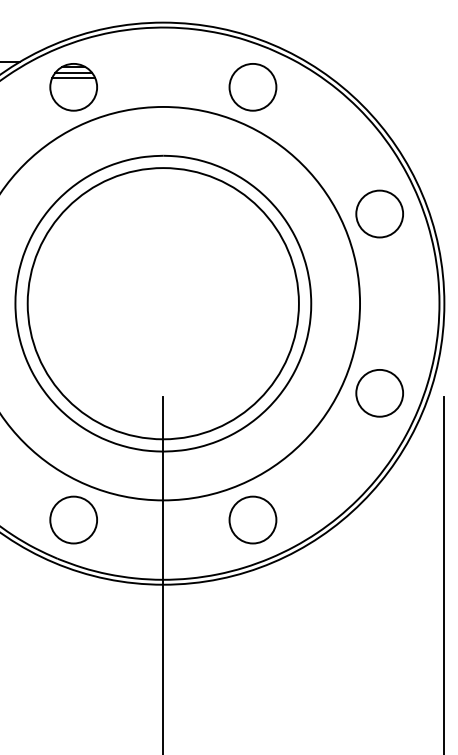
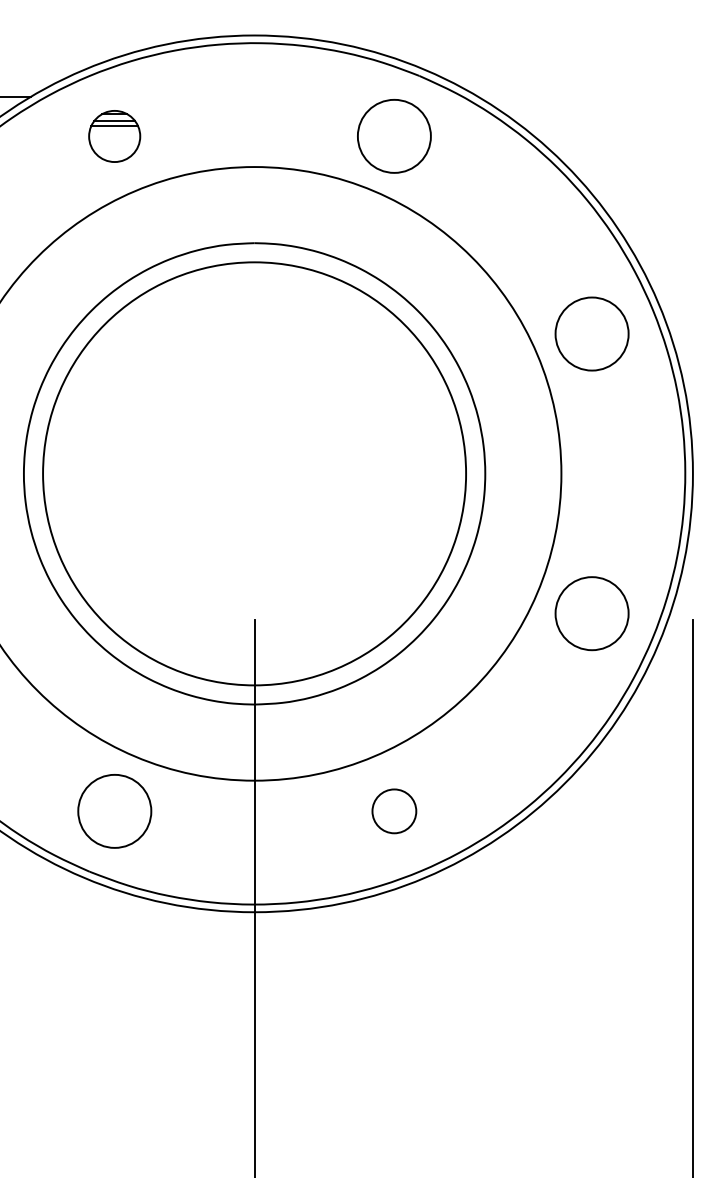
part: (73, 87) -> (114, 136), size x0.7
circle: (252, 519) -> (393, 810), size x0.6

